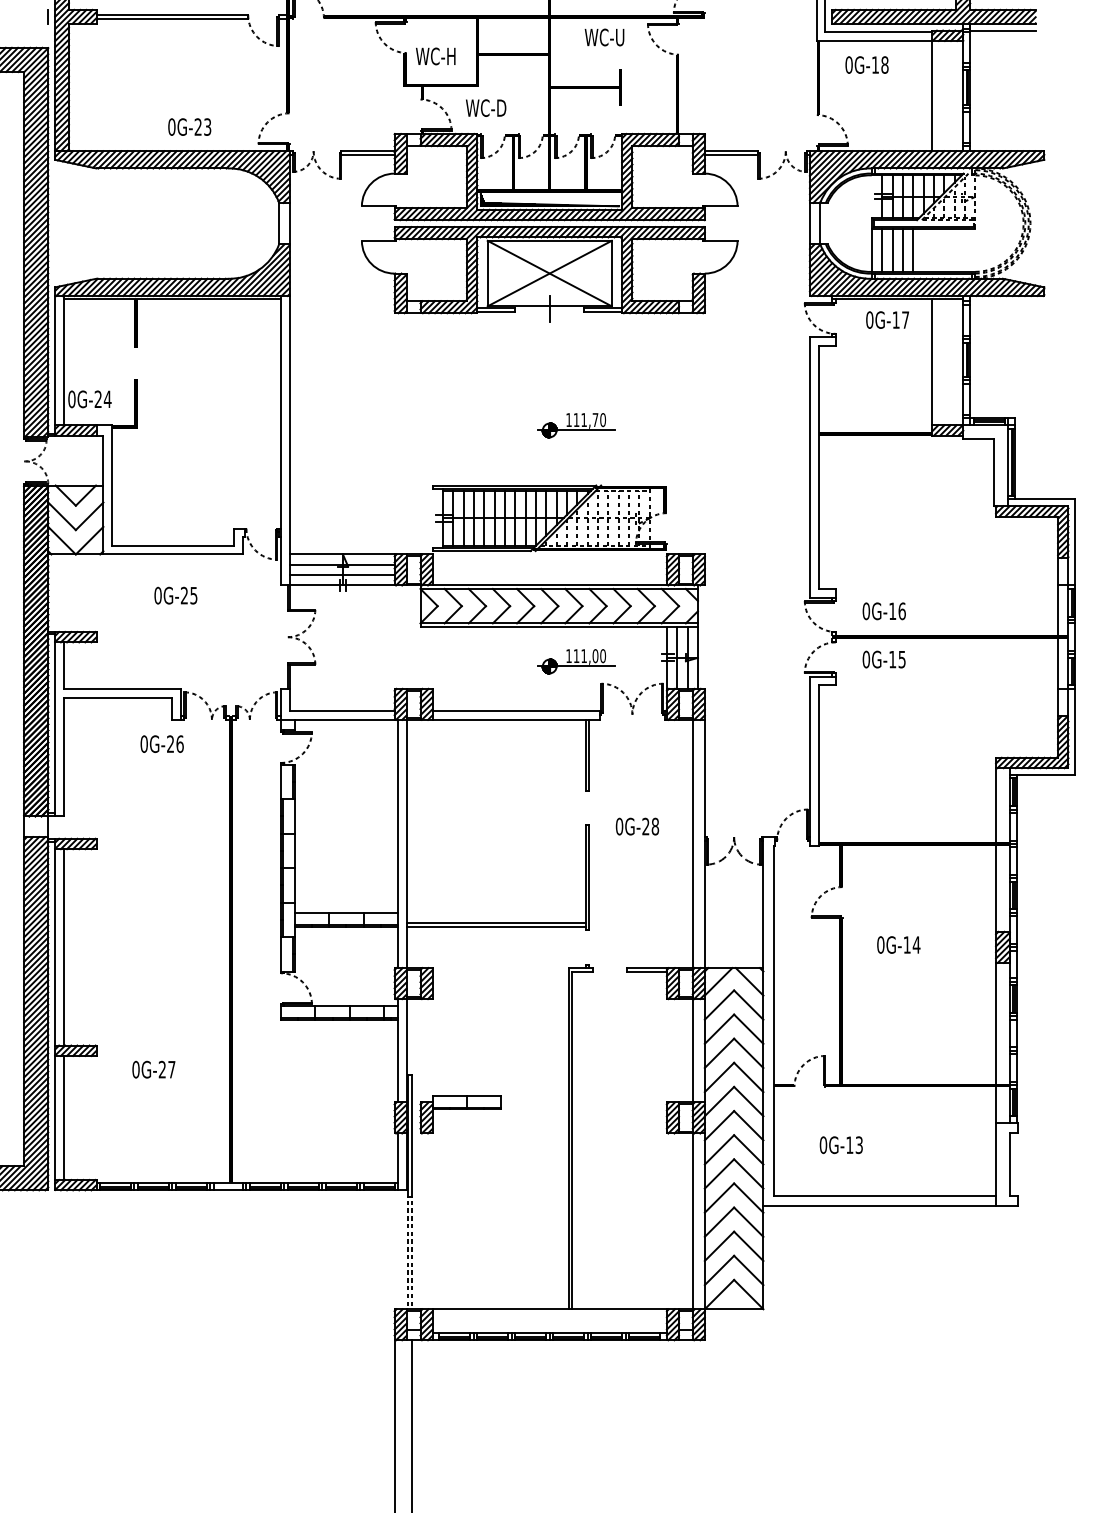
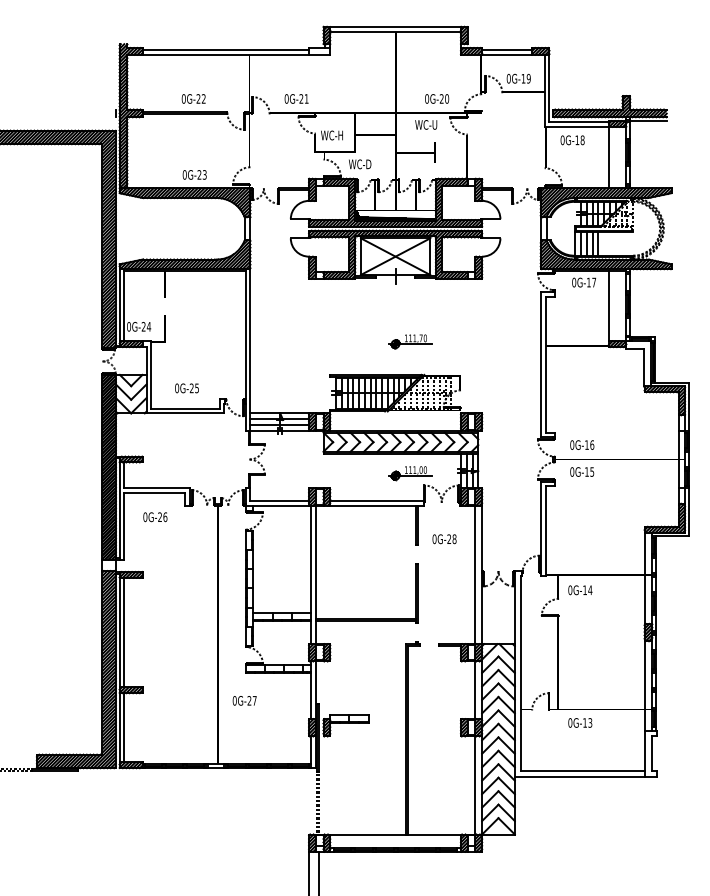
text: (174, 595) -> (186, 388), moved
text: (162, 744) -> (155, 517), moved
text: (637, 827) -> (444, 539), moved
text: (899, 945) -> (580, 590), moved
text: (153, 1069) -> (244, 700), moved
text: (841, 1144) -> (580, 722), moved

